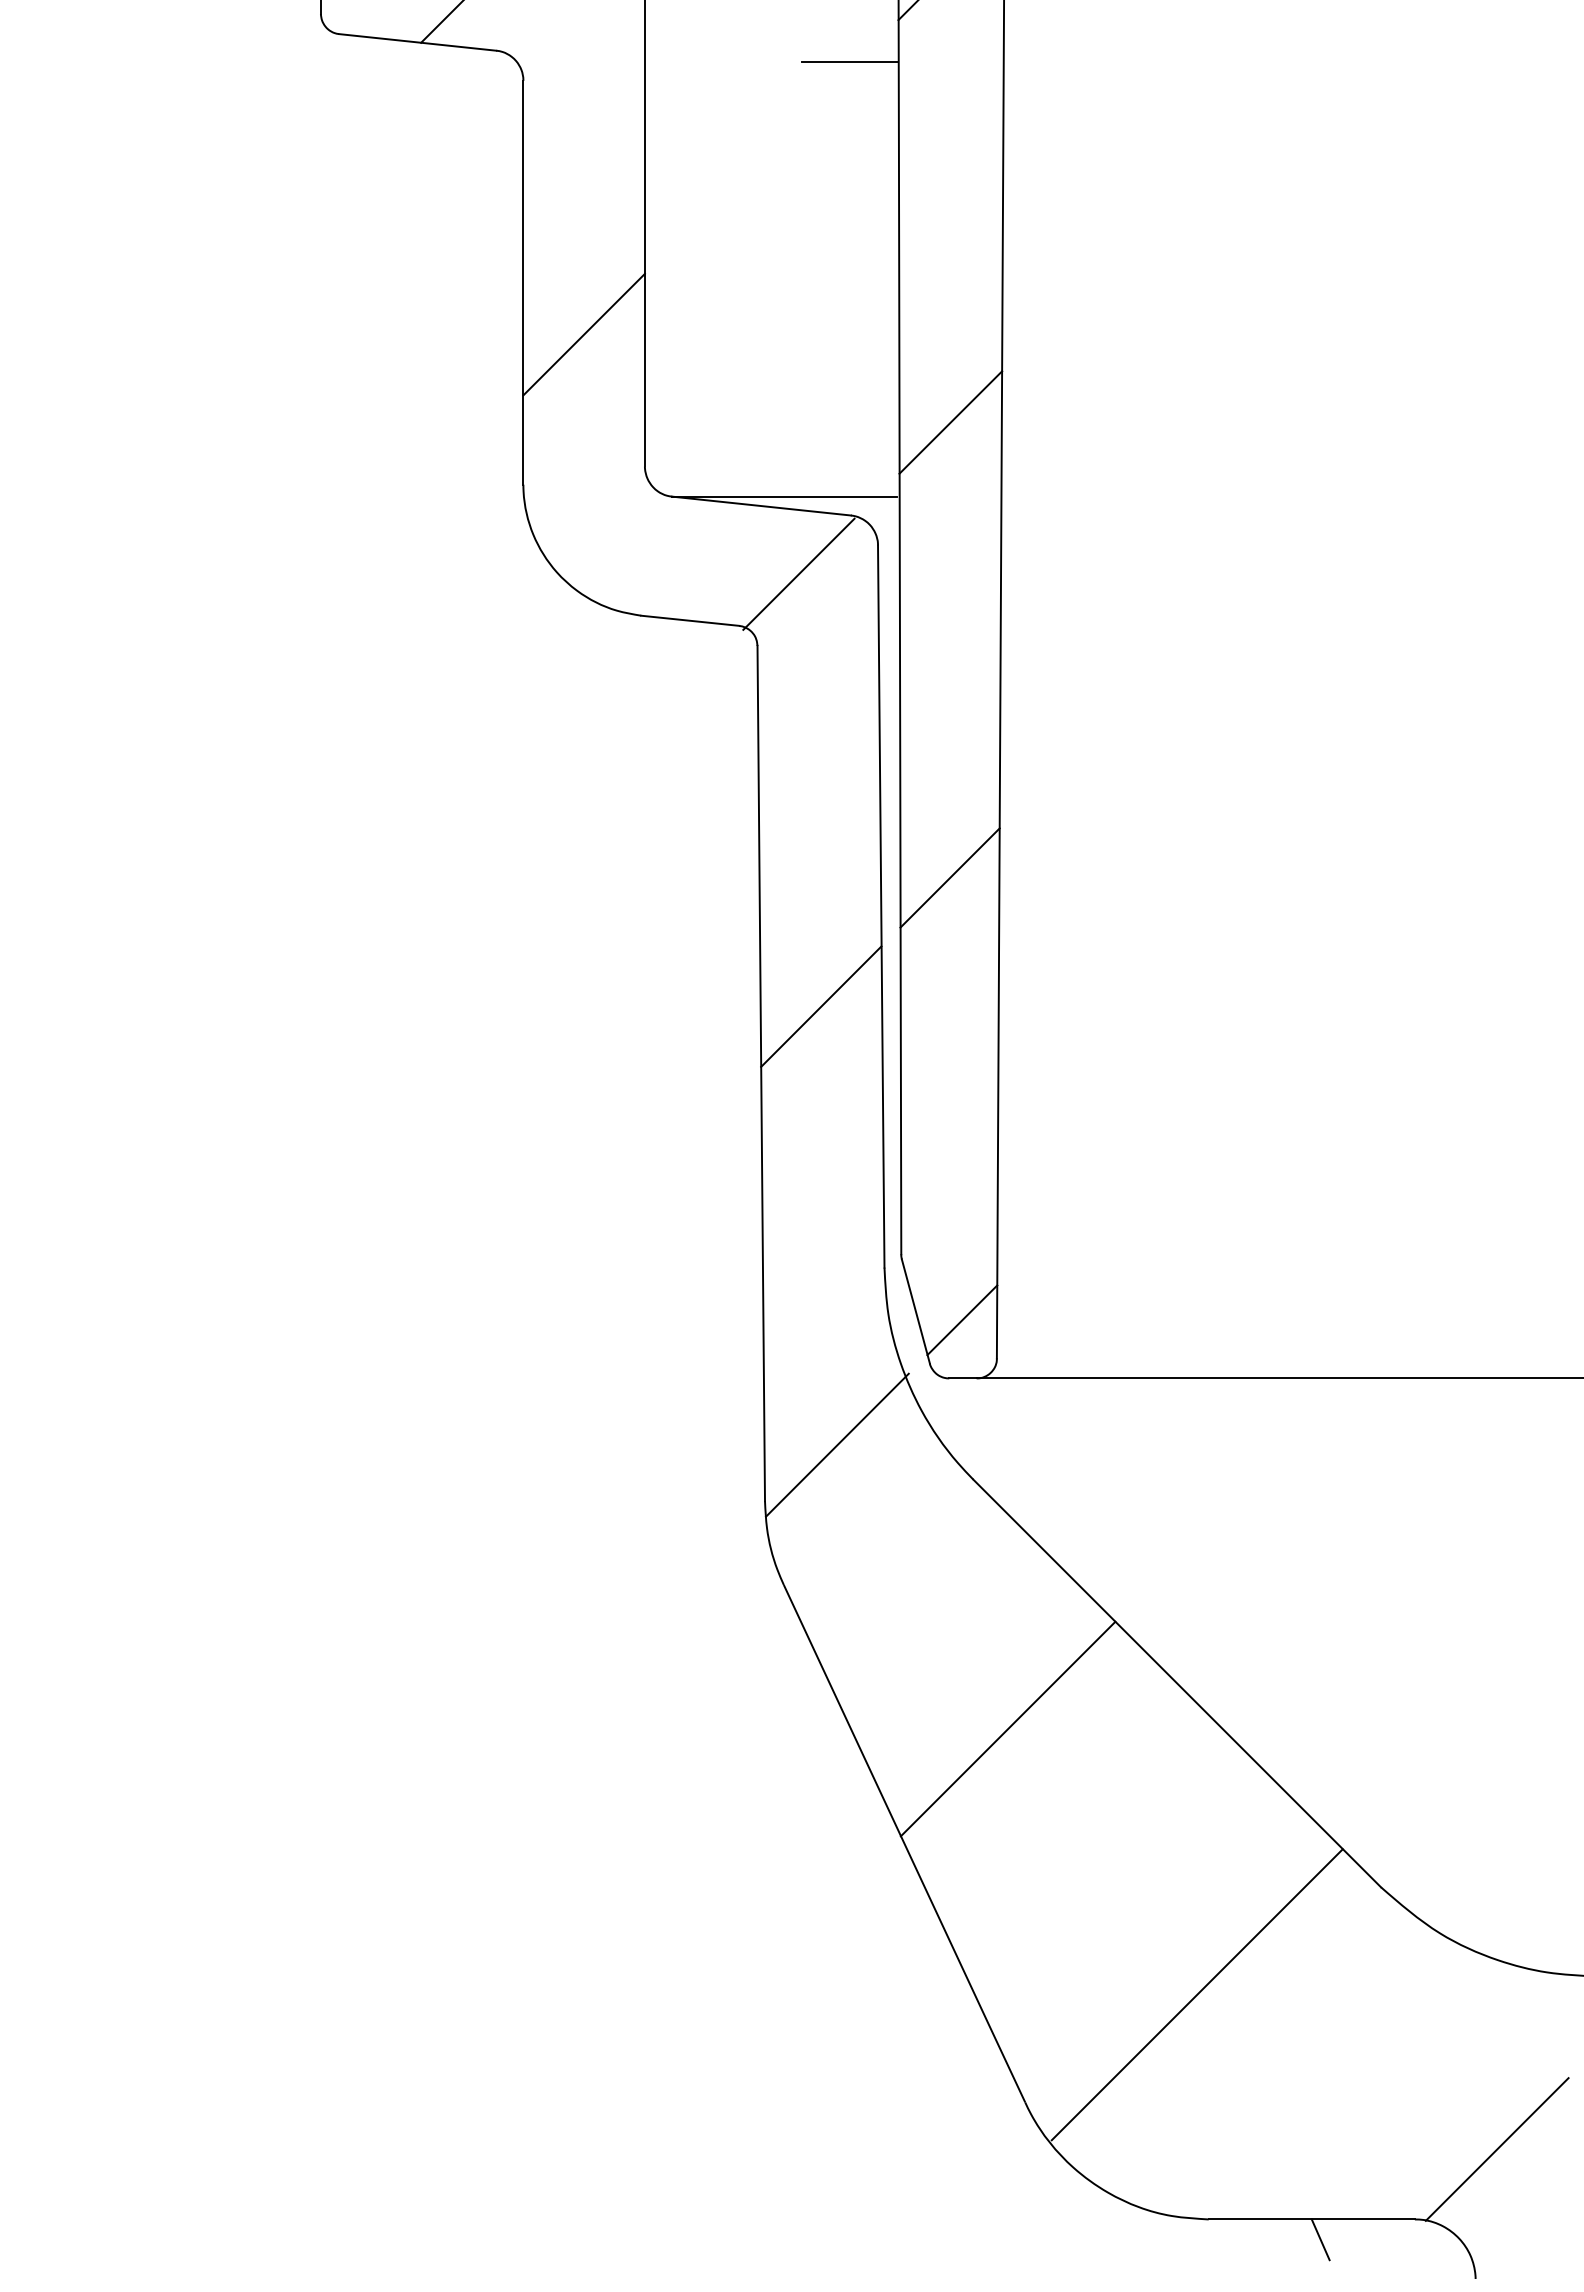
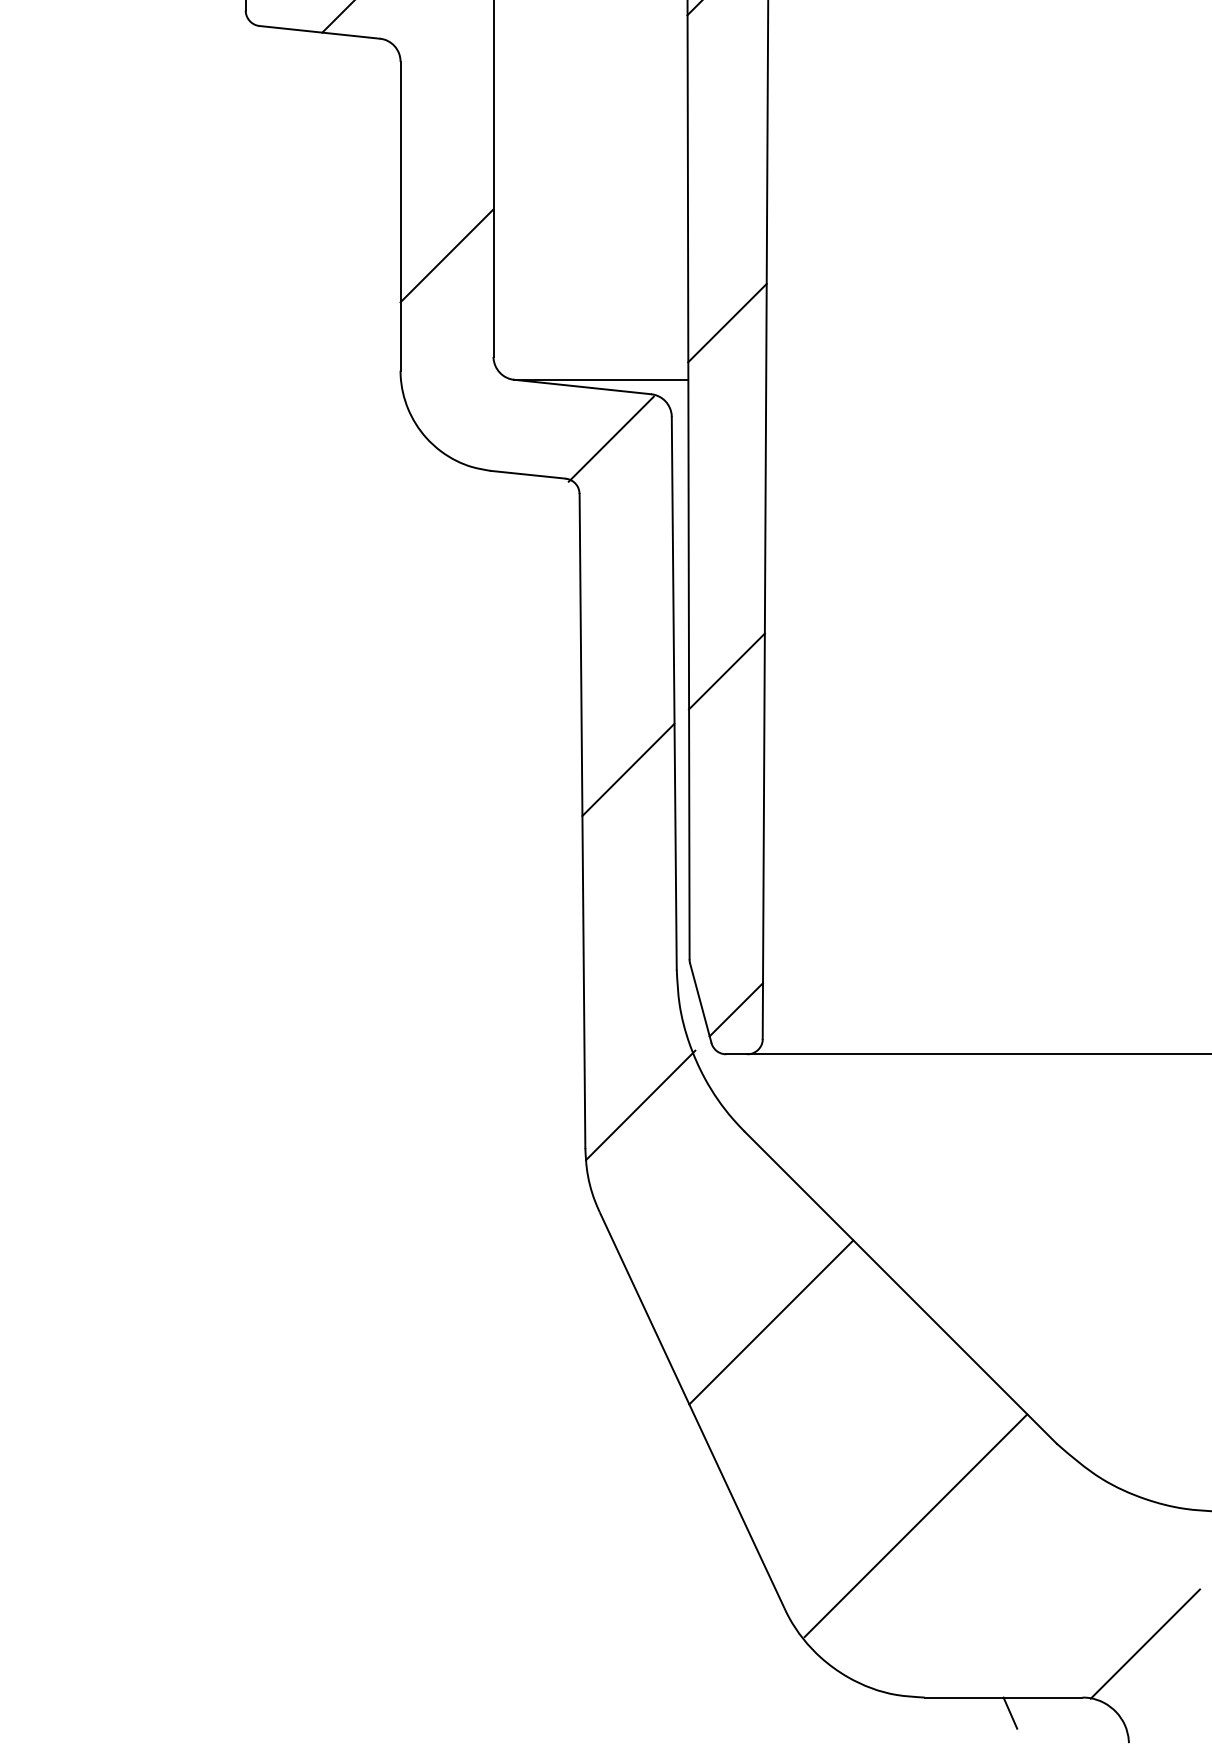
line: (849, 61) -> (649, 46), removed

